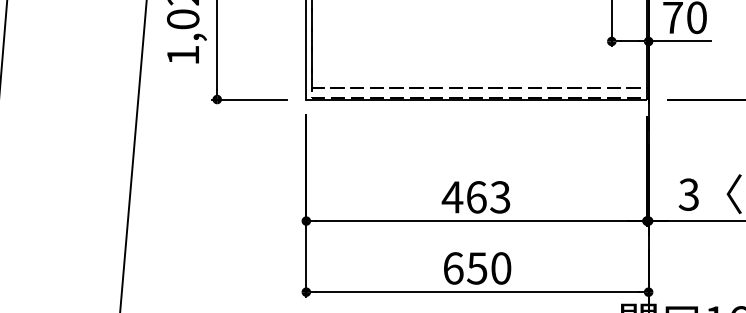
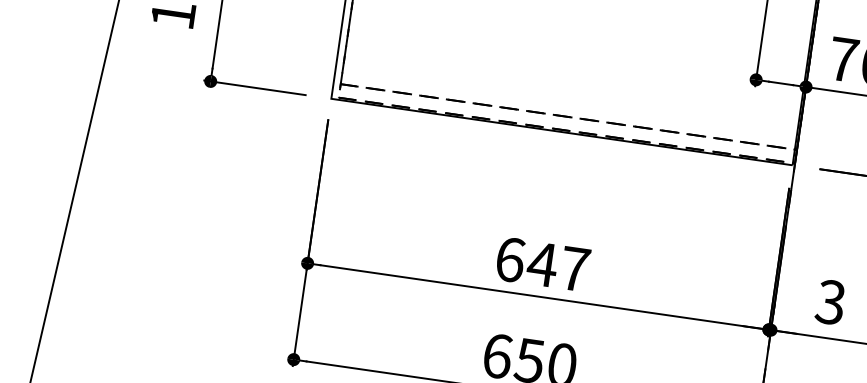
text: (475, 197) -> (541, 264), 463 -> 647

